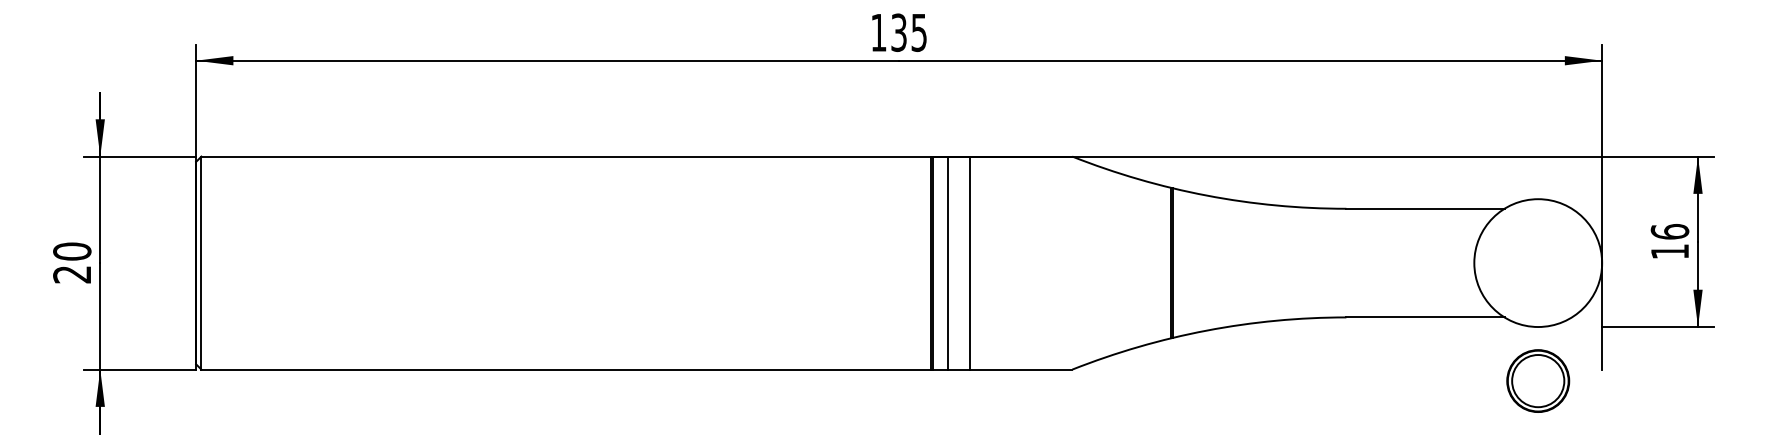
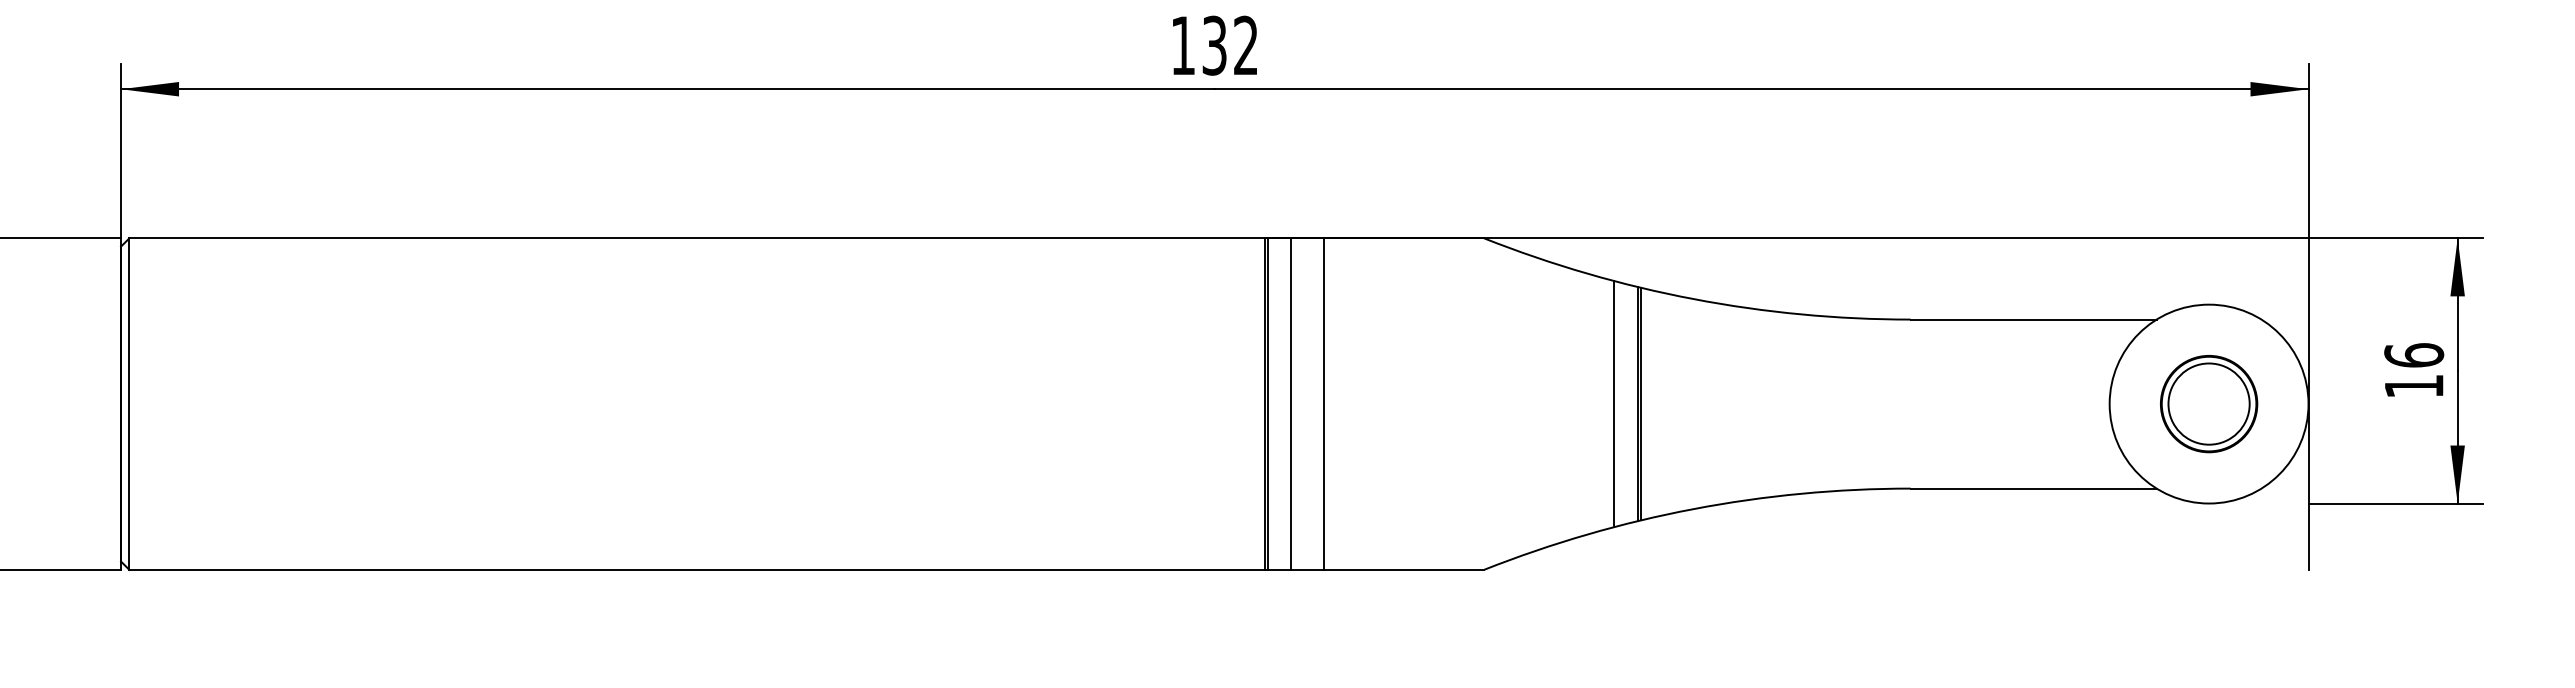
text: (918, 32) -> (1244, 45), 135 -> 132
line: (1155, 262) -> (1613, 403), added
part: (1538, 380) -> (2209, 403), moved

